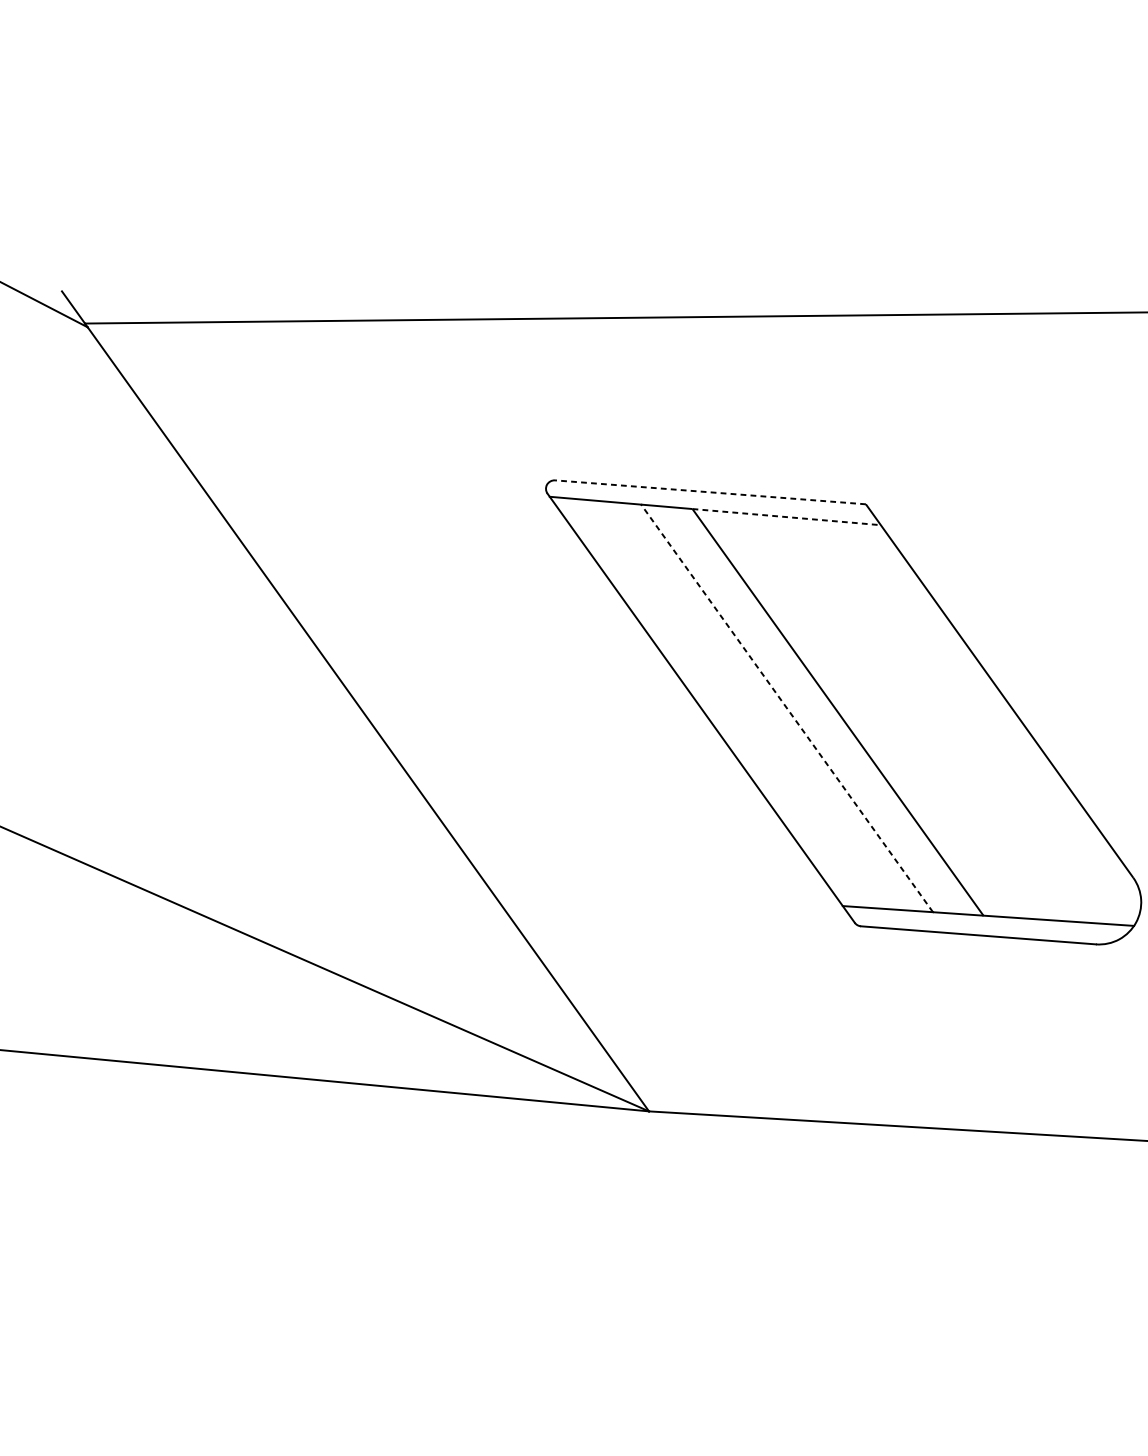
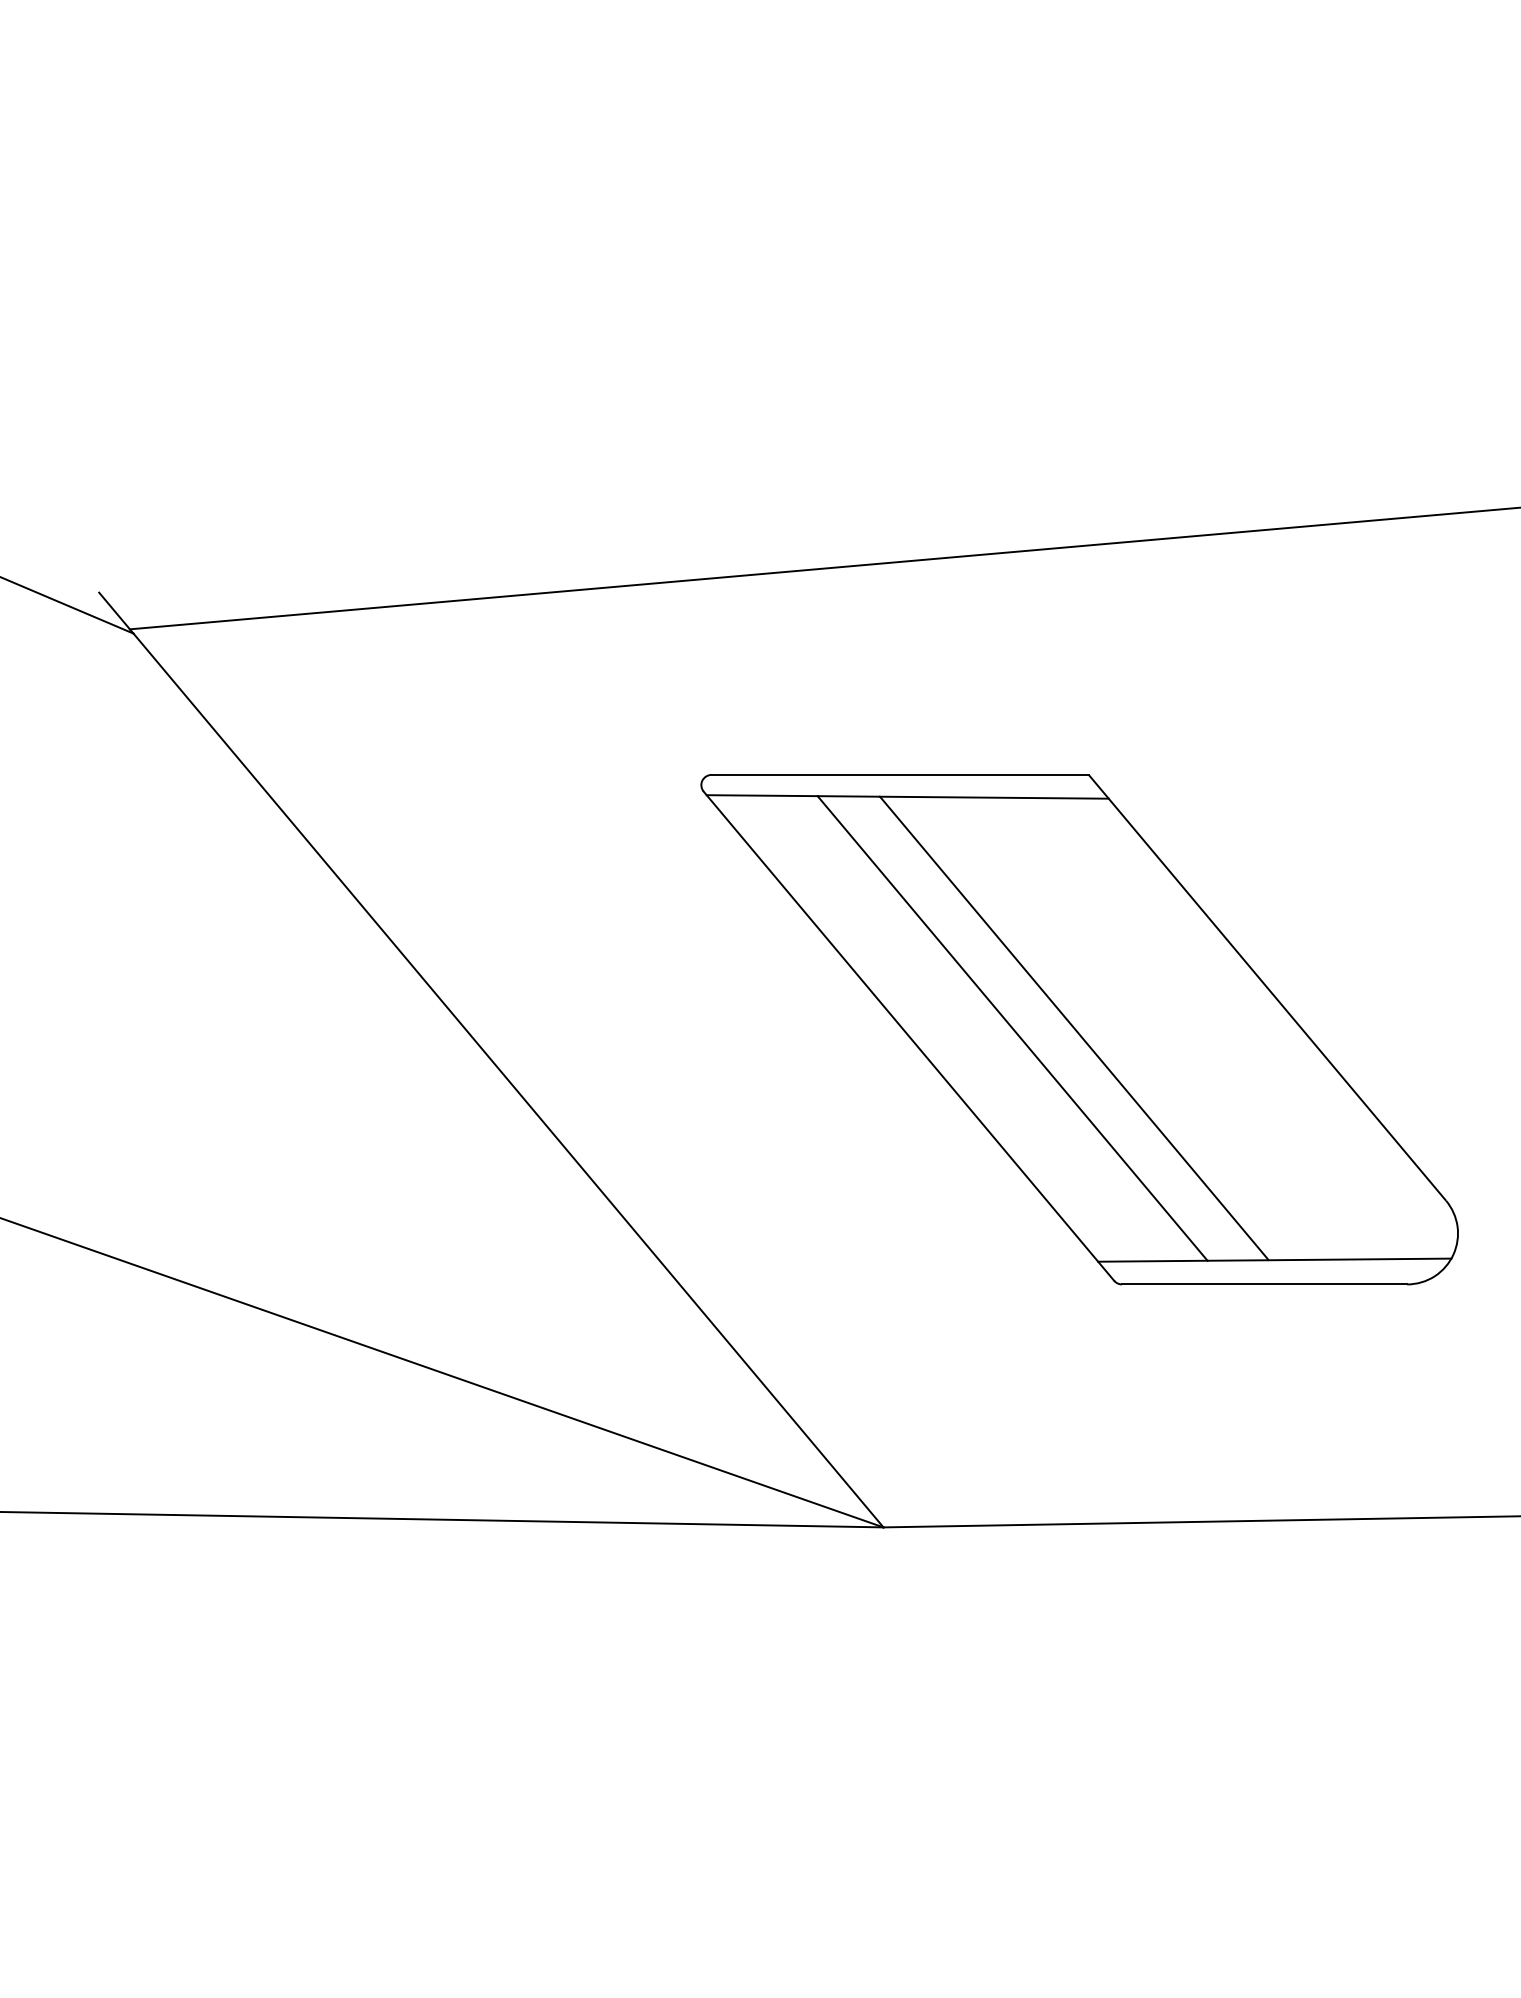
line: (710, 492) -> (900, 774), dashed -> solid
line: (786, 516) -> (994, 797), dashed -> solid
line: (786, 708) -> (1012, 1028), dashed -> solid

